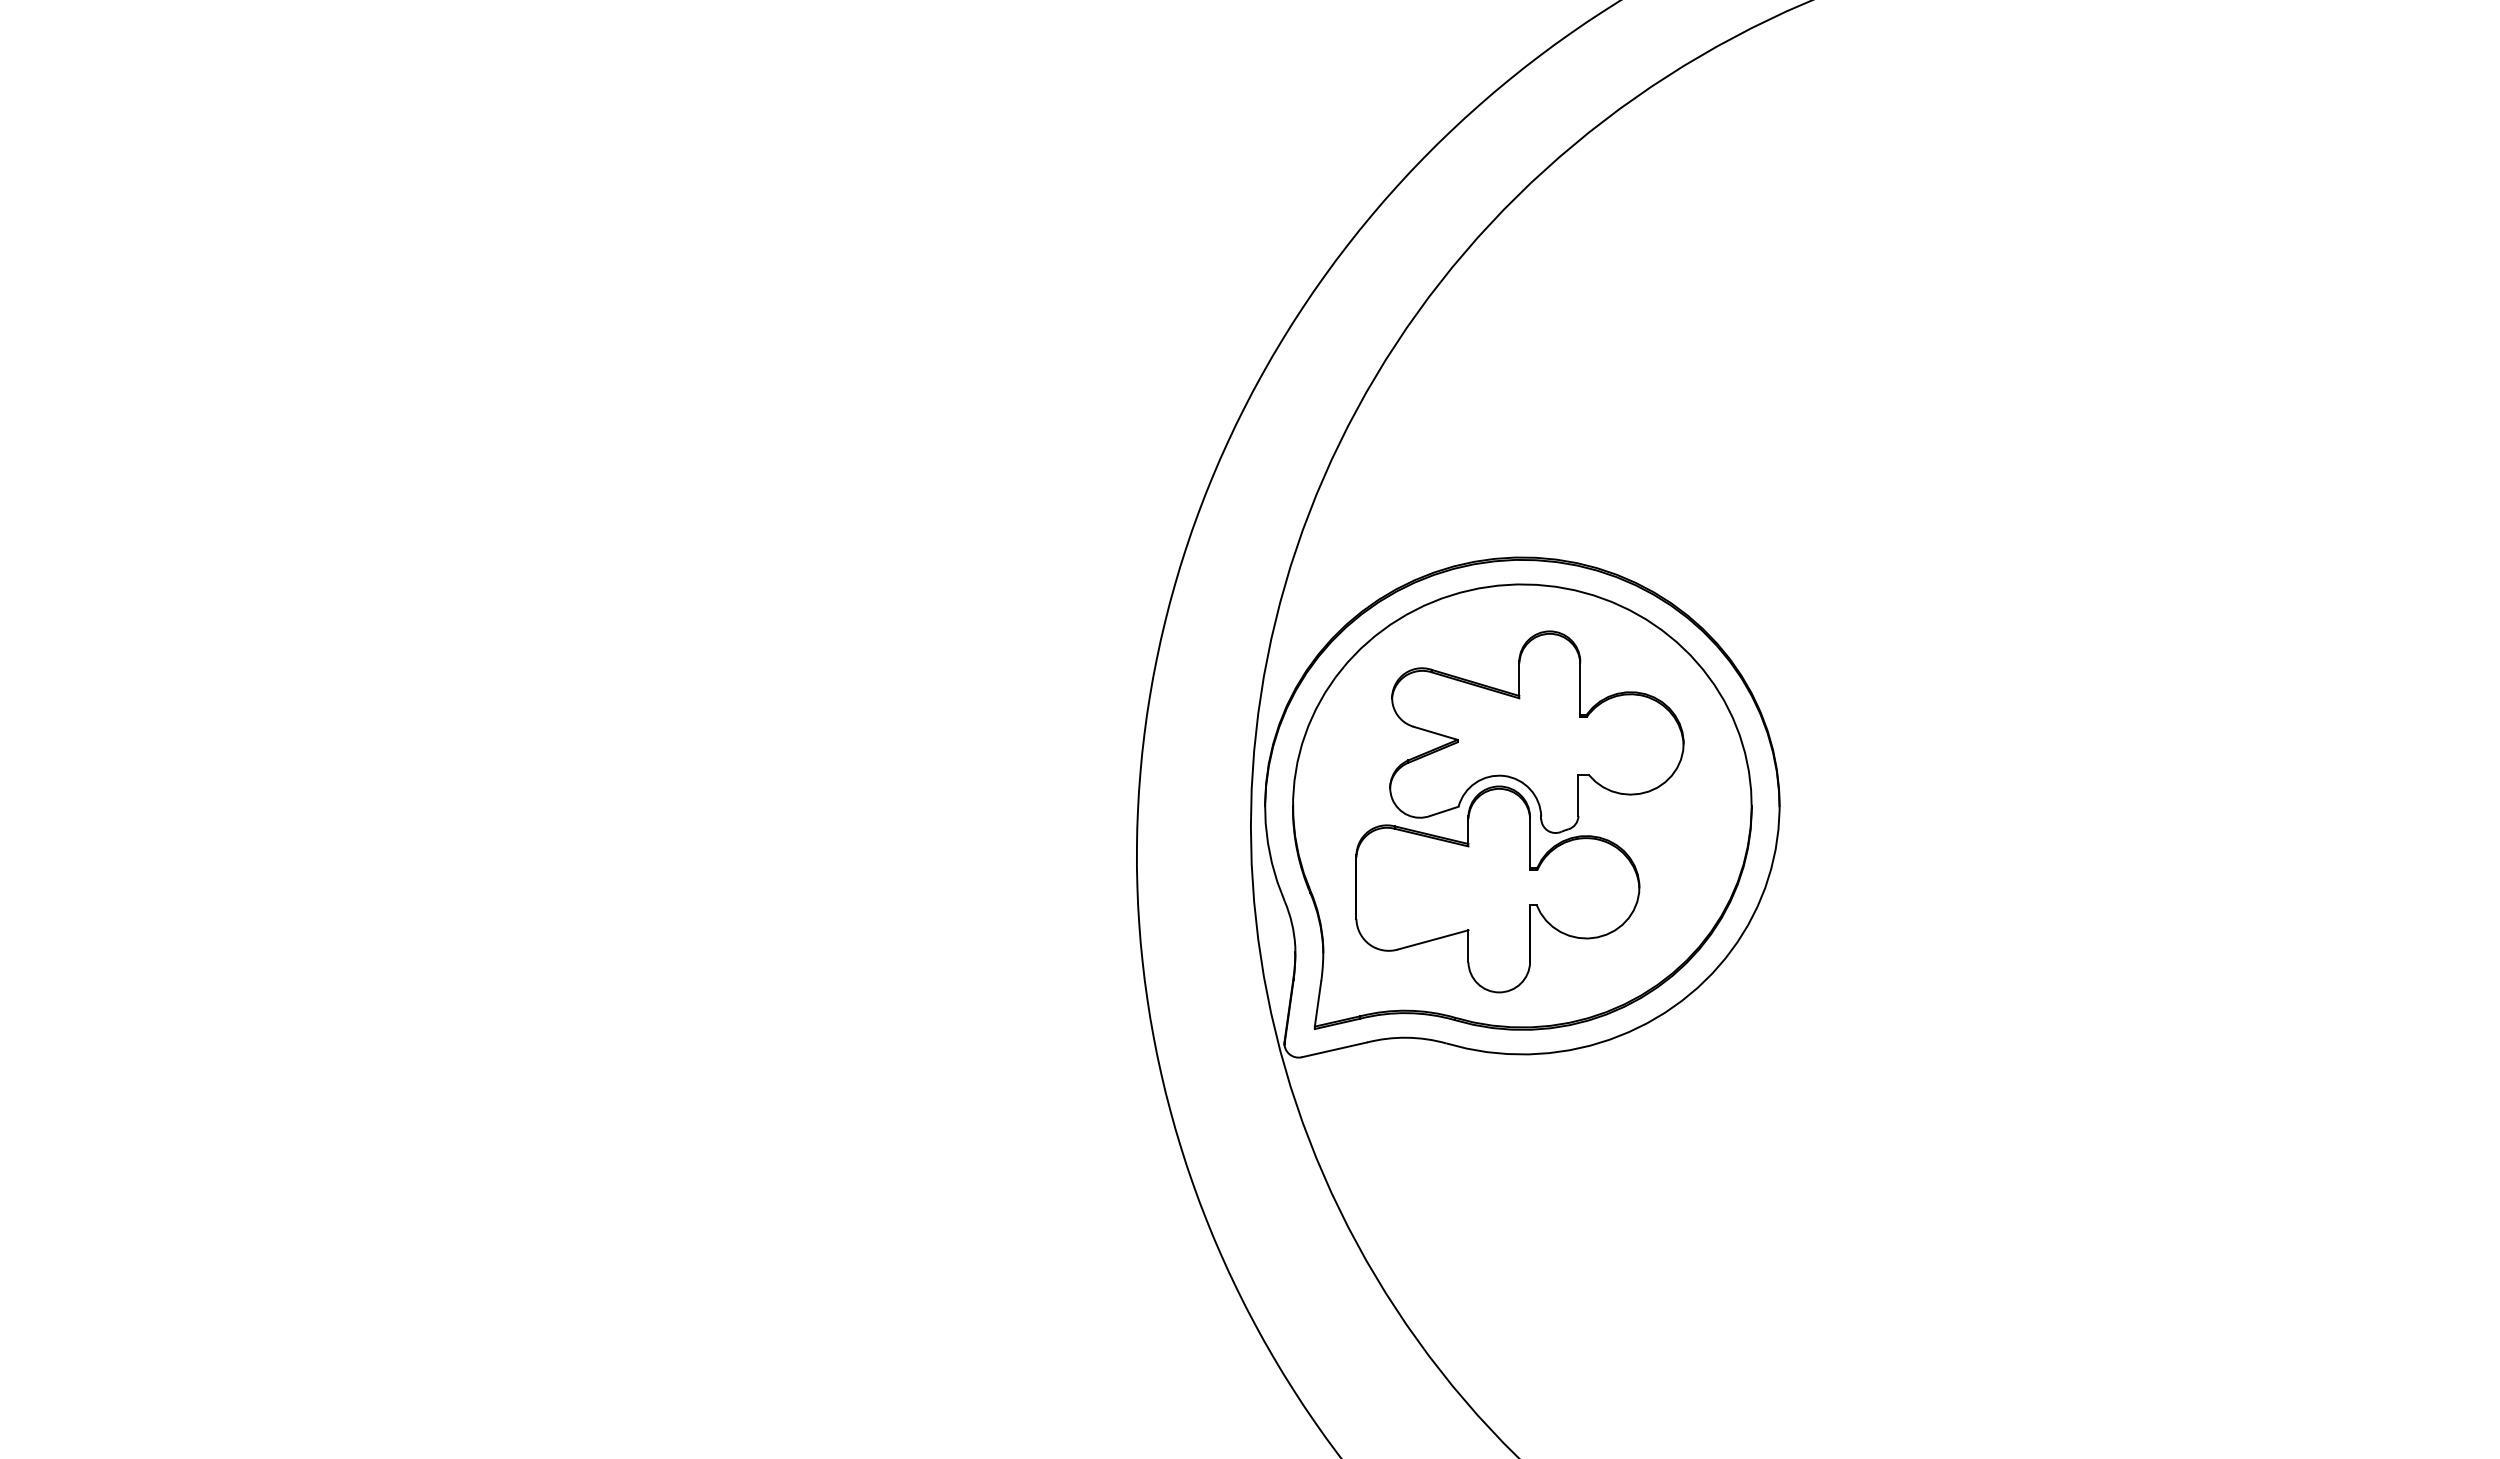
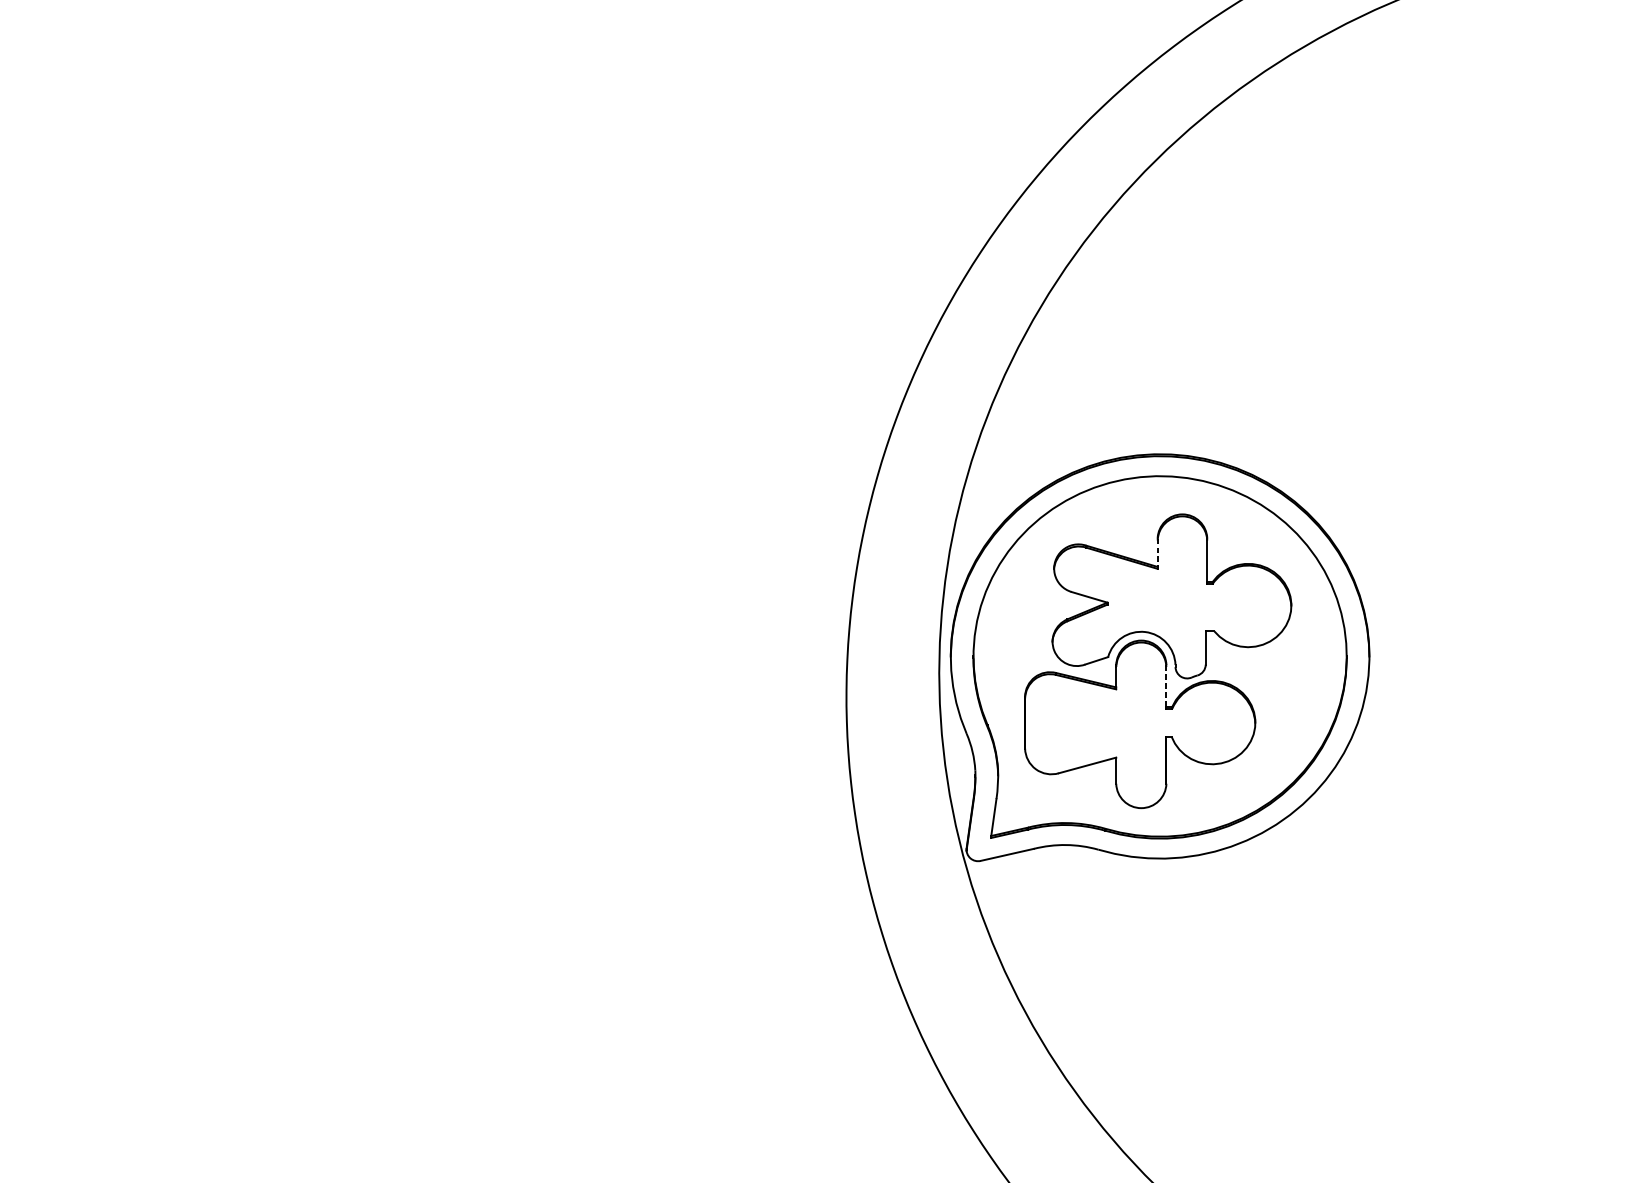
line: (1519, 679) -> (1157, 553), solid -> dashed
line: (1530, 842) -> (1166, 686), solid -> dashed

